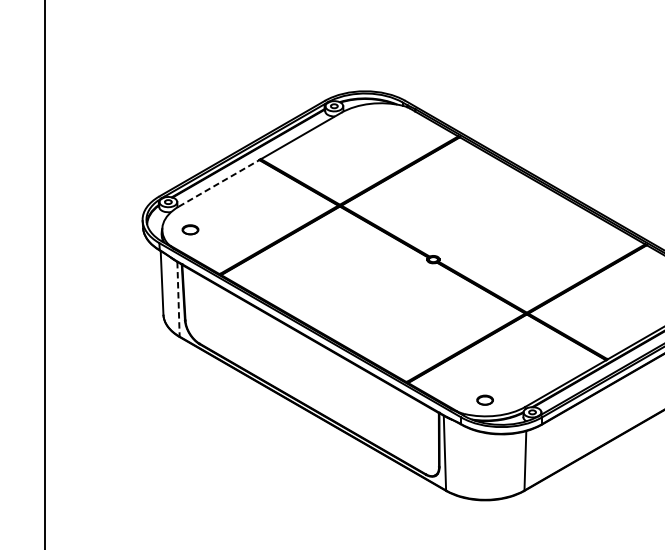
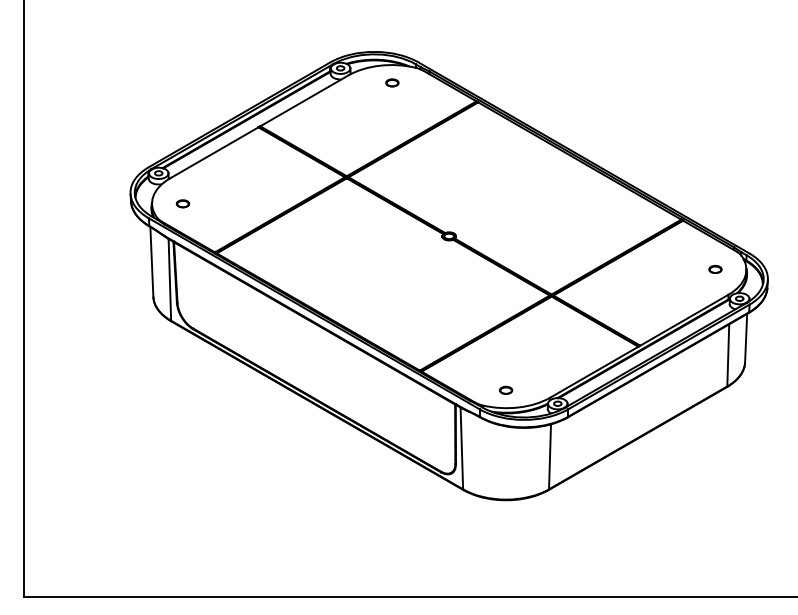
part: (381, 119) -> (392, 82), added
line: (219, 183) -> (214, 152), dashed -> solid
part: (190, 229) -> (182, 203), size x0.71
line: (178, 298) -> (169, 279), dashed -> solid
part: (485, 399) -> (506, 389), size x0.71

